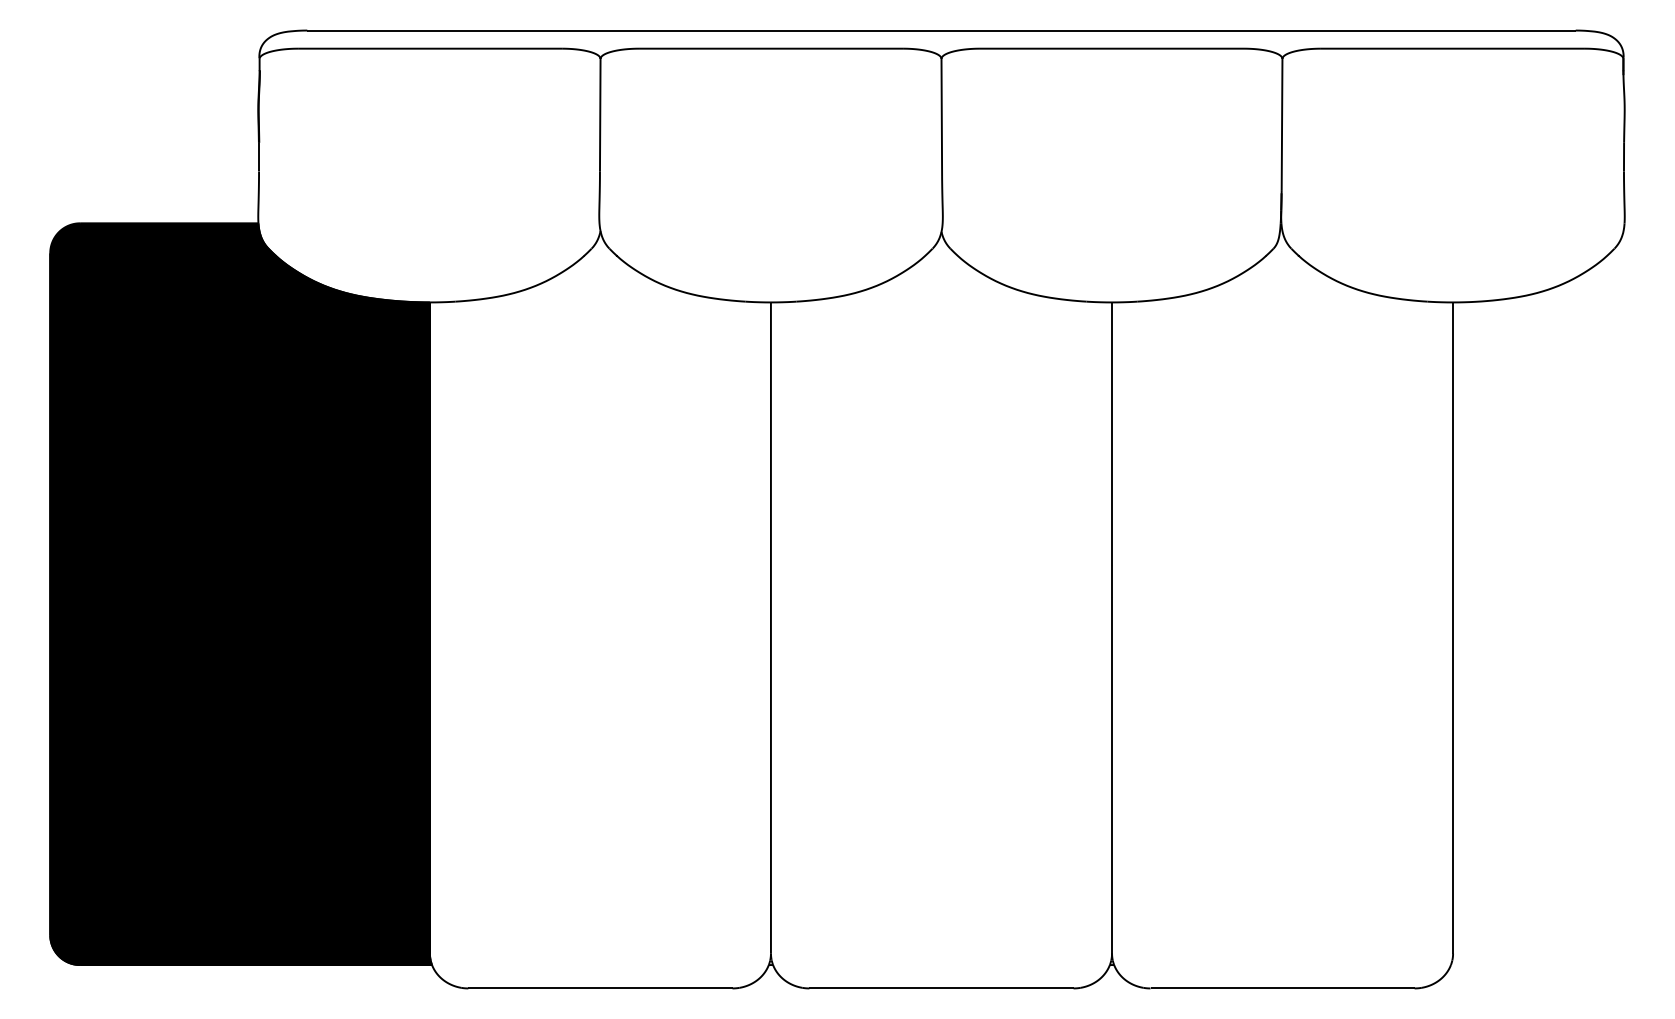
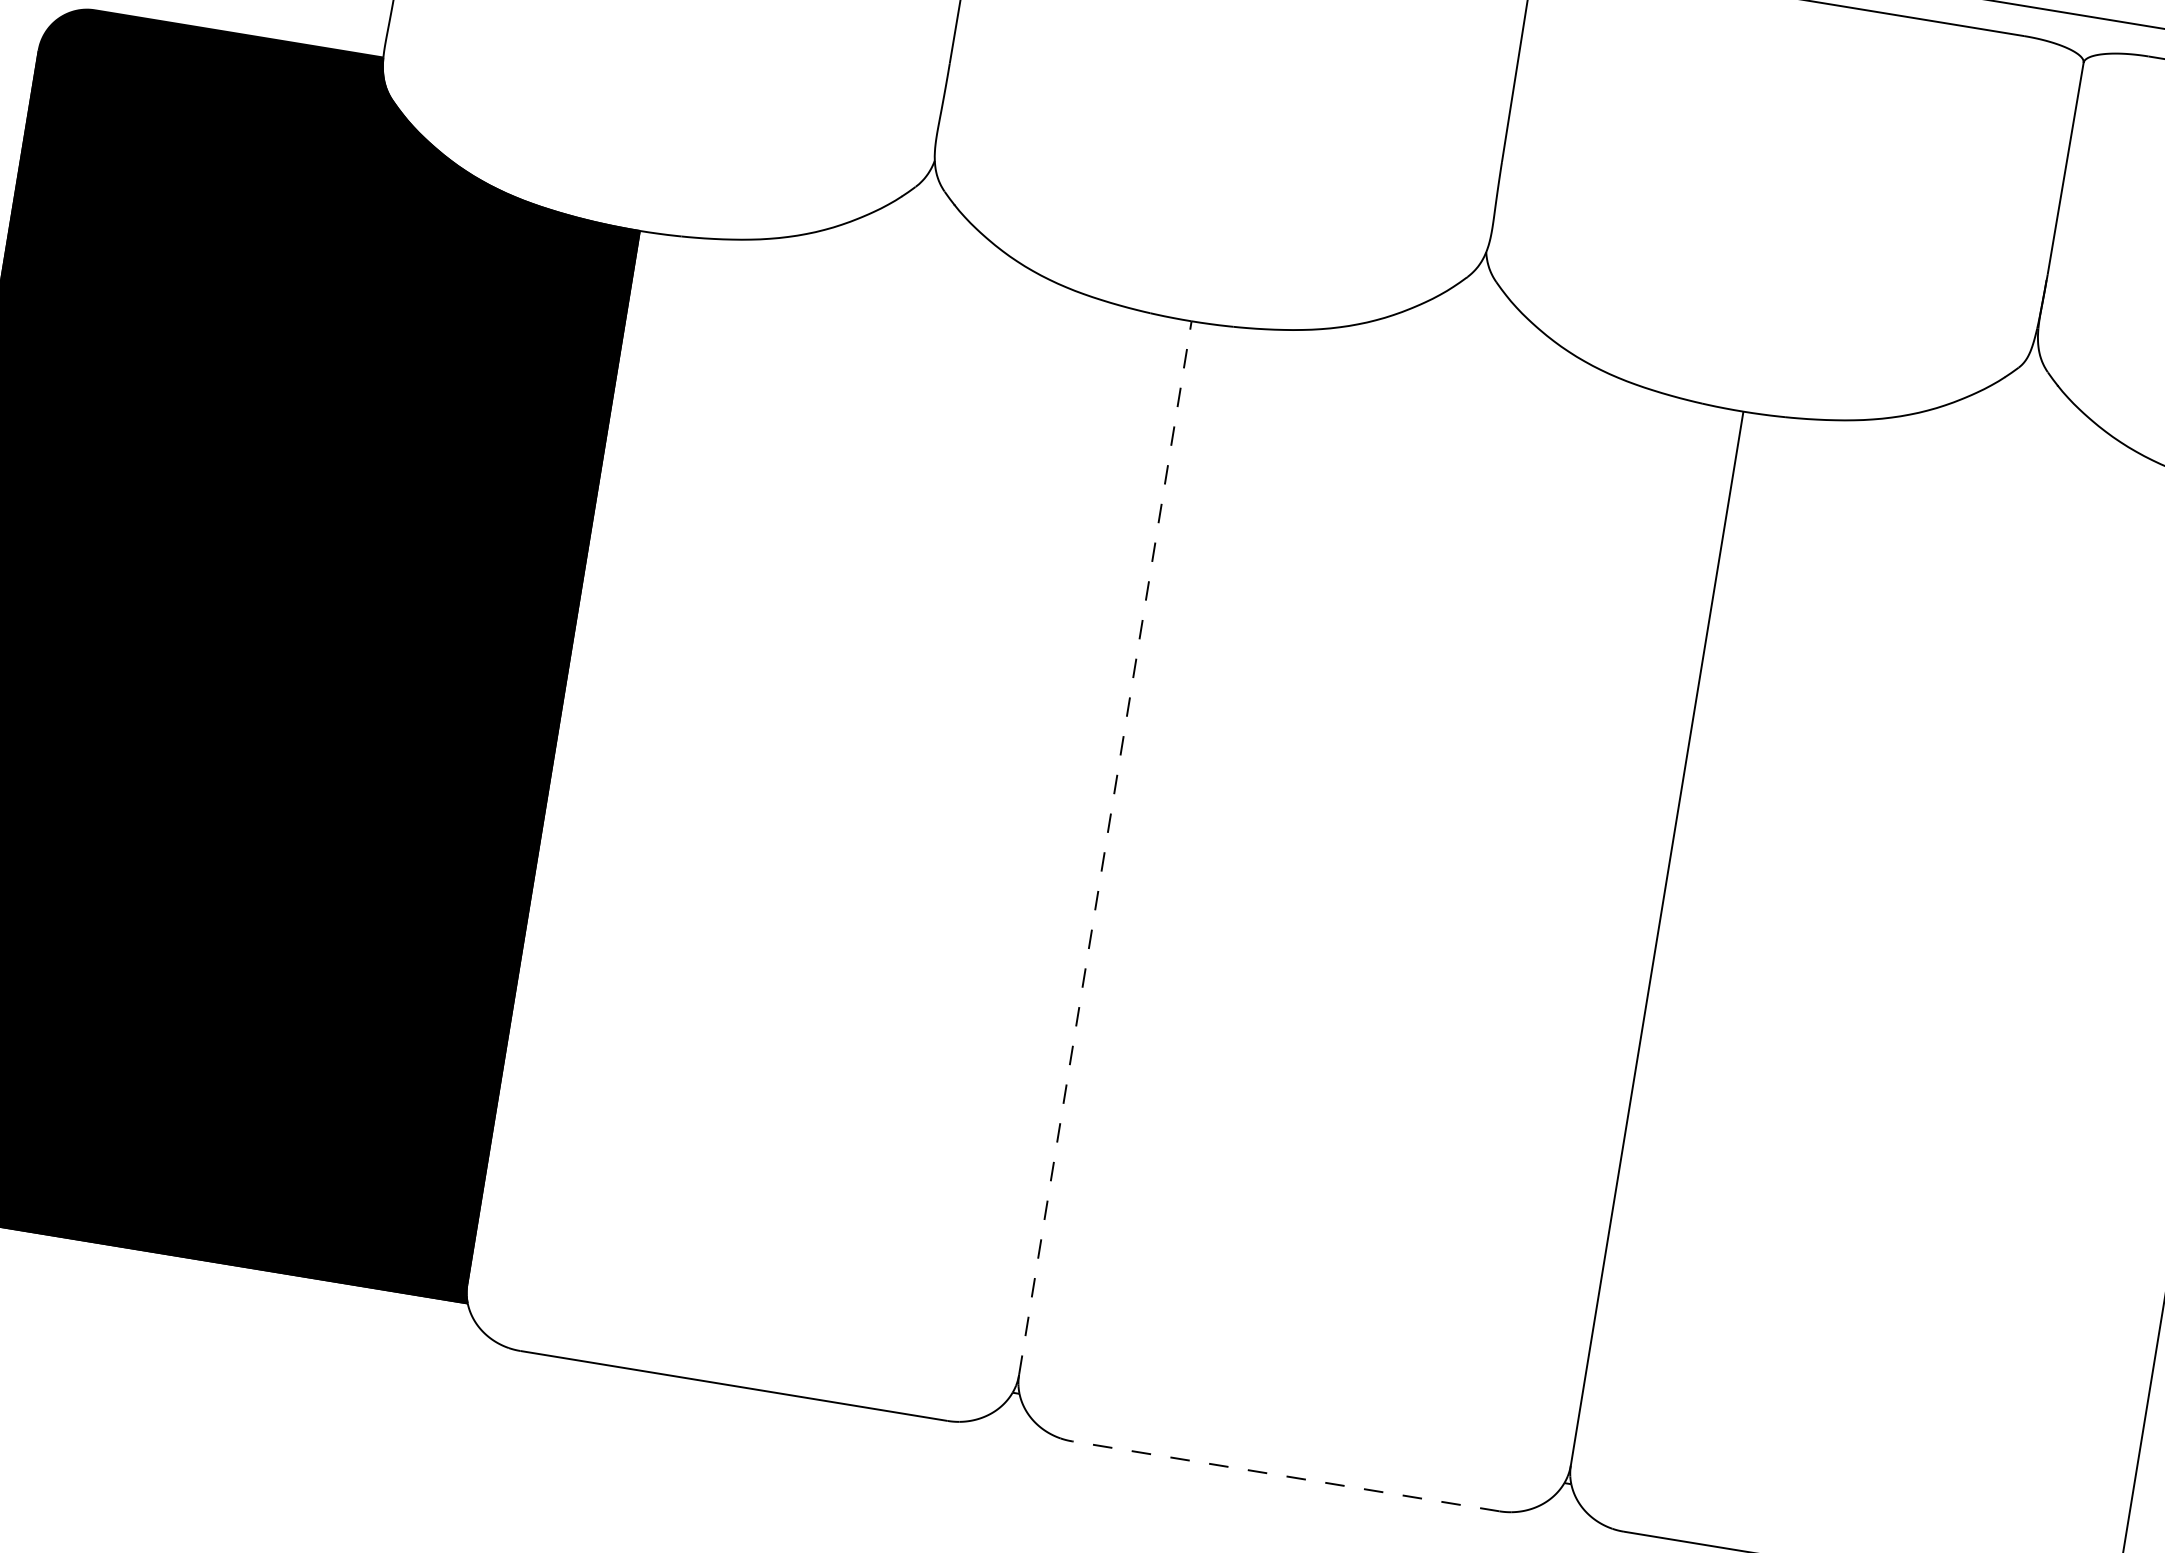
line: (770, 628) -> (1104, 848), solid -> dashed
line: (941, 988) -> (1285, 1476), solid -> dashed

